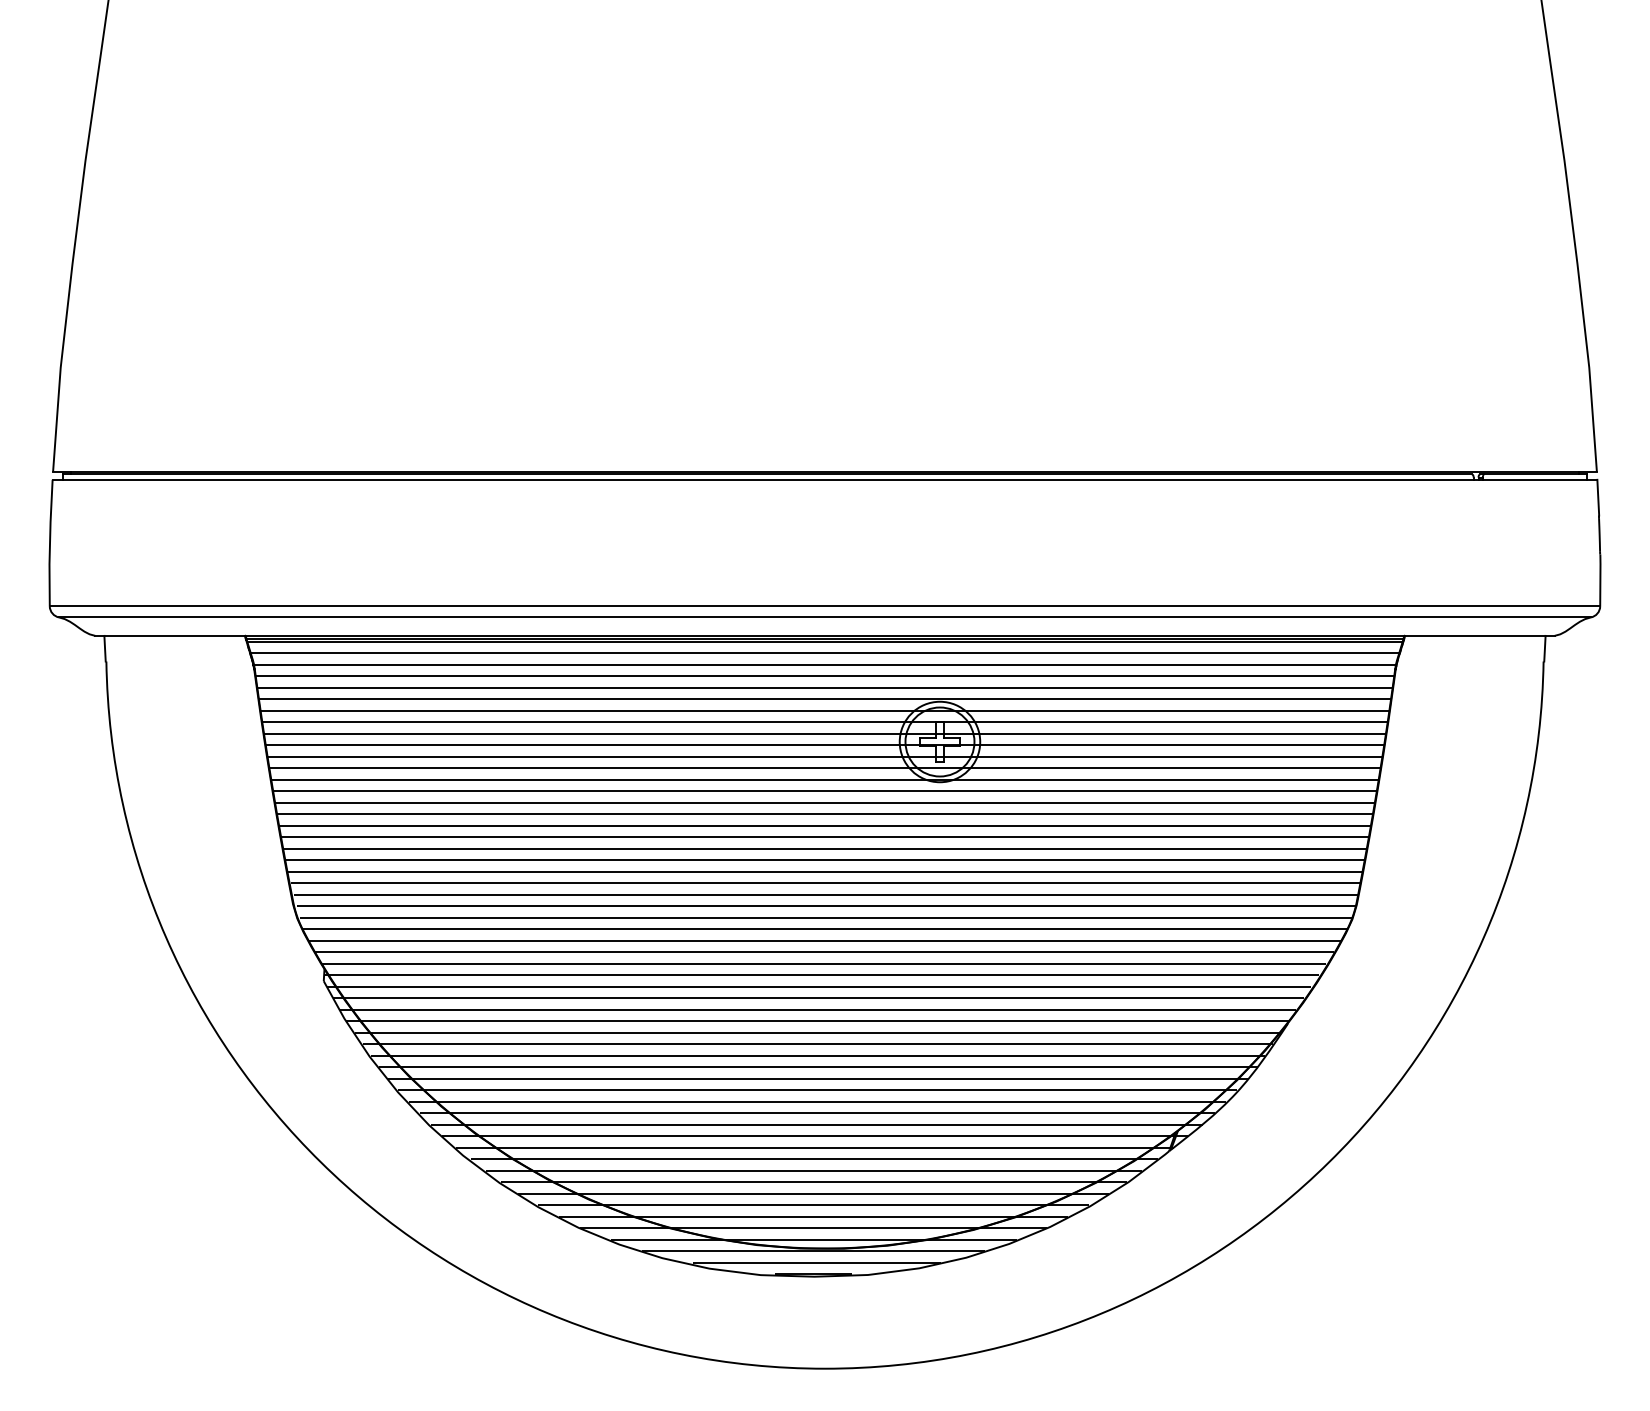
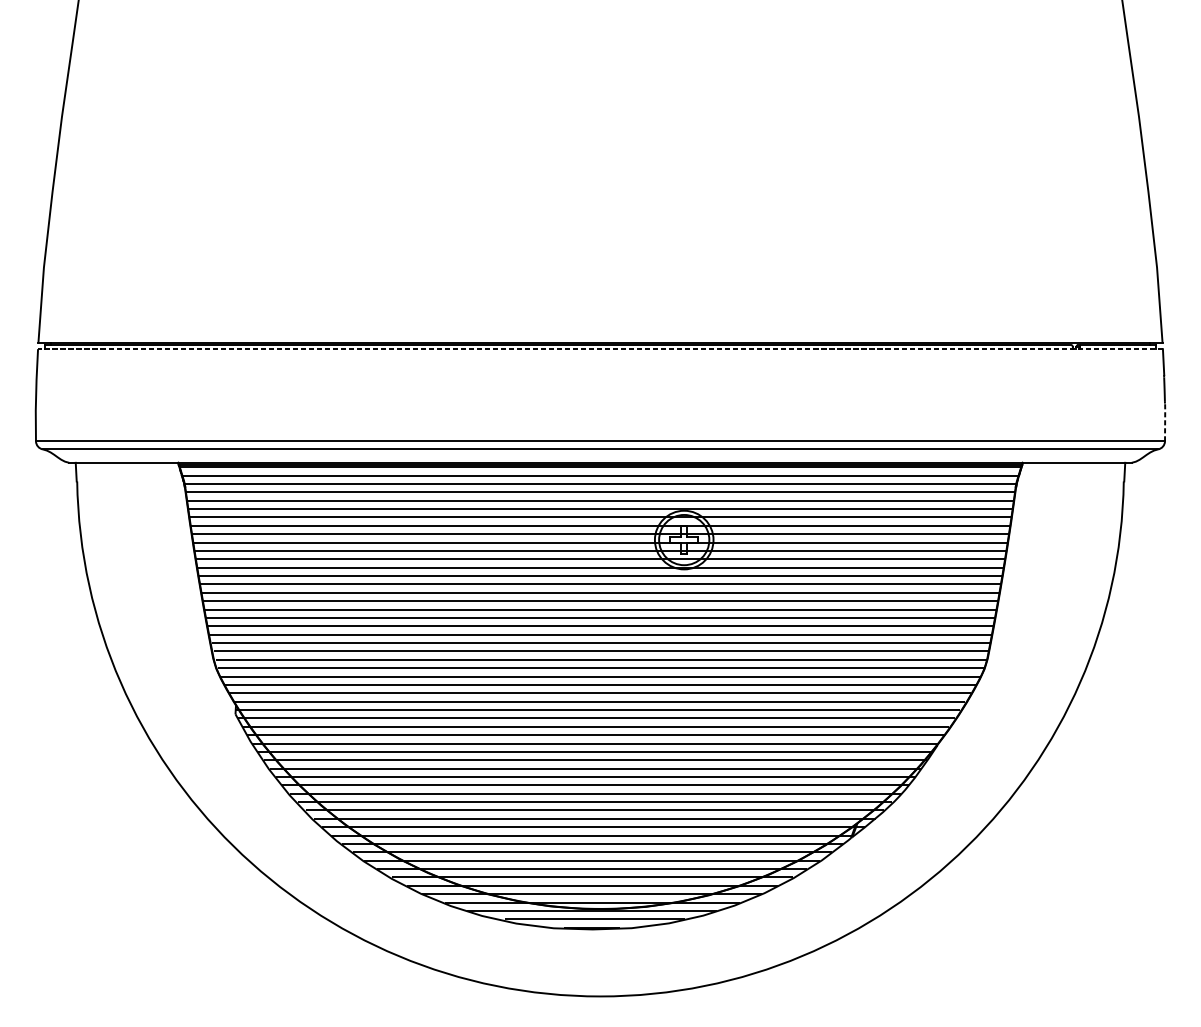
line: (824, 479) -> (600, 348), solid -> dashed
line: (1600, 579) -> (1165, 421), solid -> dashed

